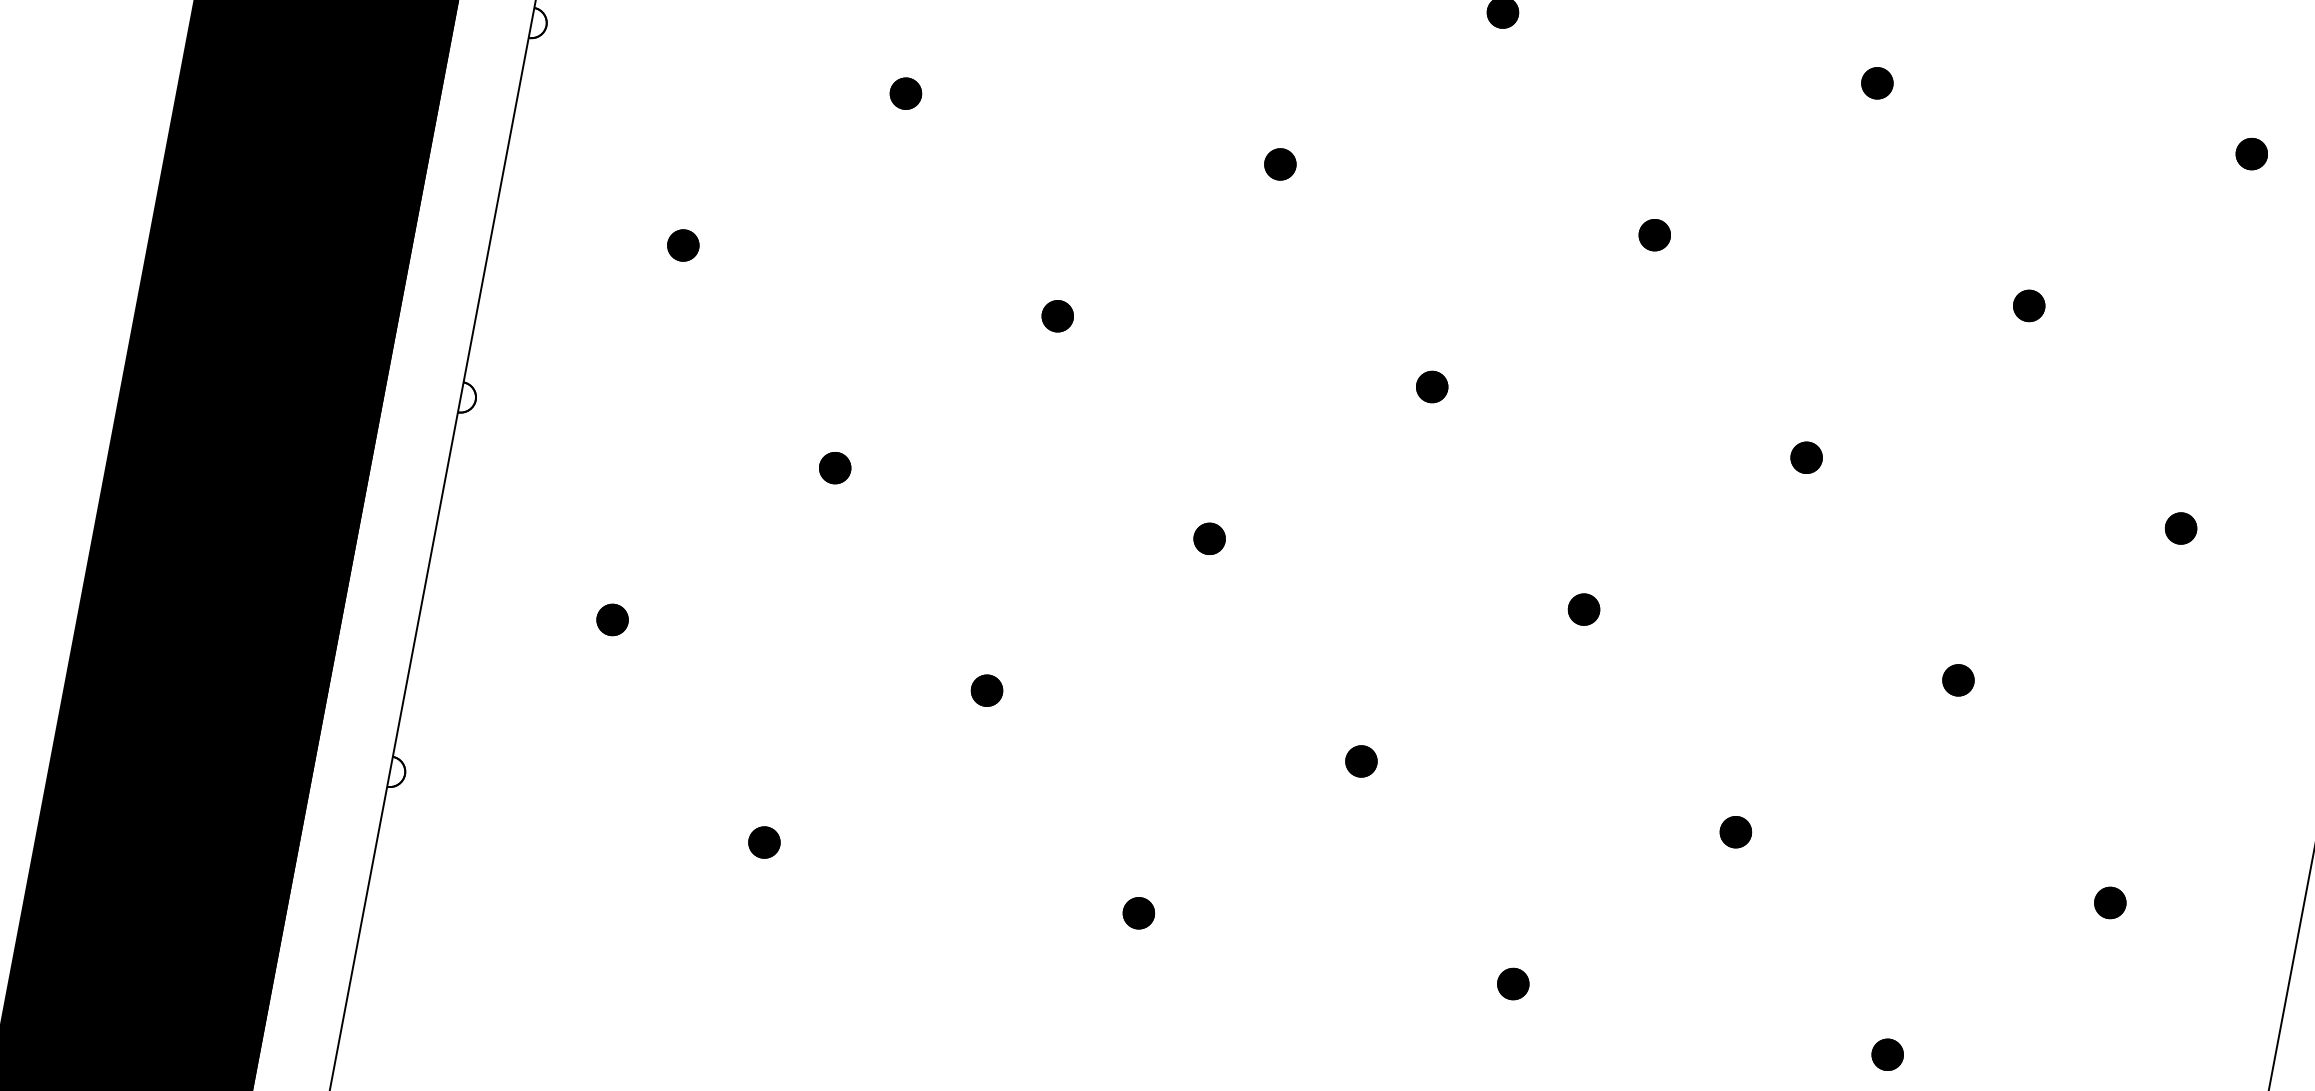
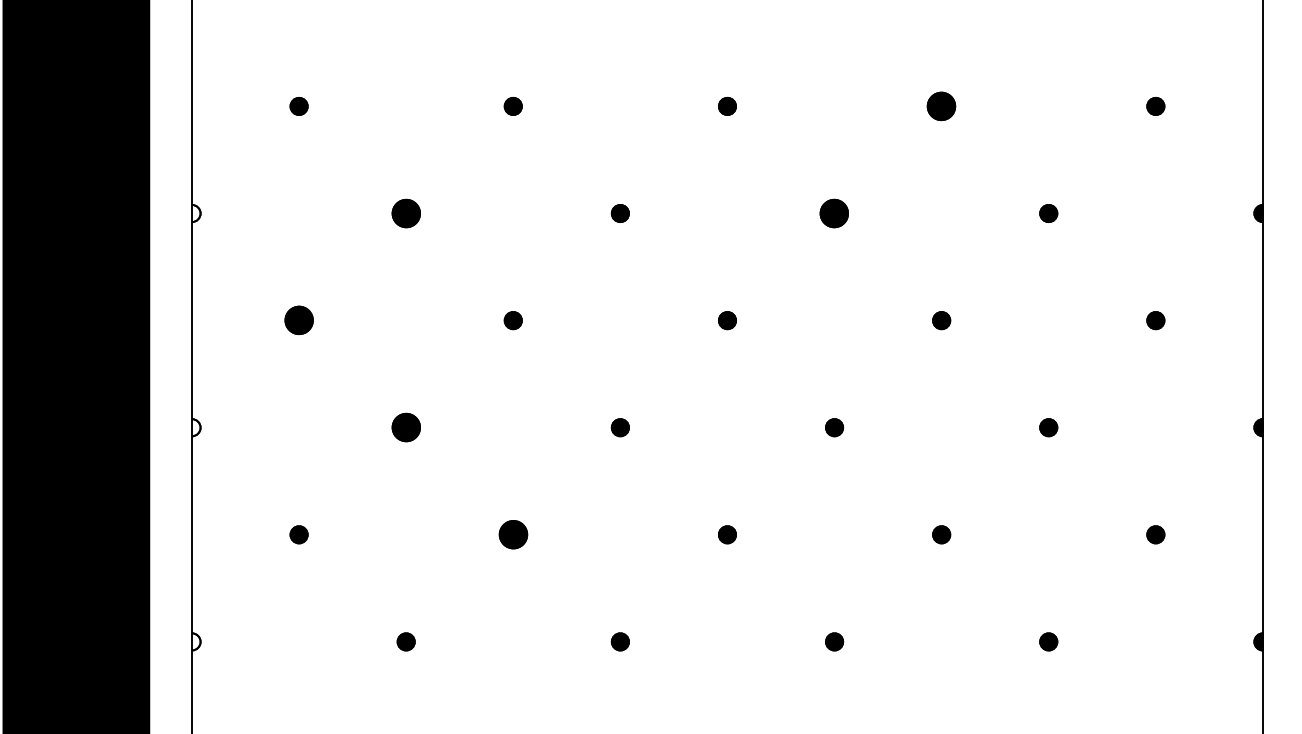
part: (1877, 83) -> (941, 106), size x1.6
part: (904, 93) -> (405, 213), size x1.6
part: (1654, 235) -> (834, 213), size x1.6
part: (682, 245) -> (298, 320), size x1.6
part: (834, 467) -> (405, 427), size x1.6
part: (985, 689) -> (512, 534), size x1.6

